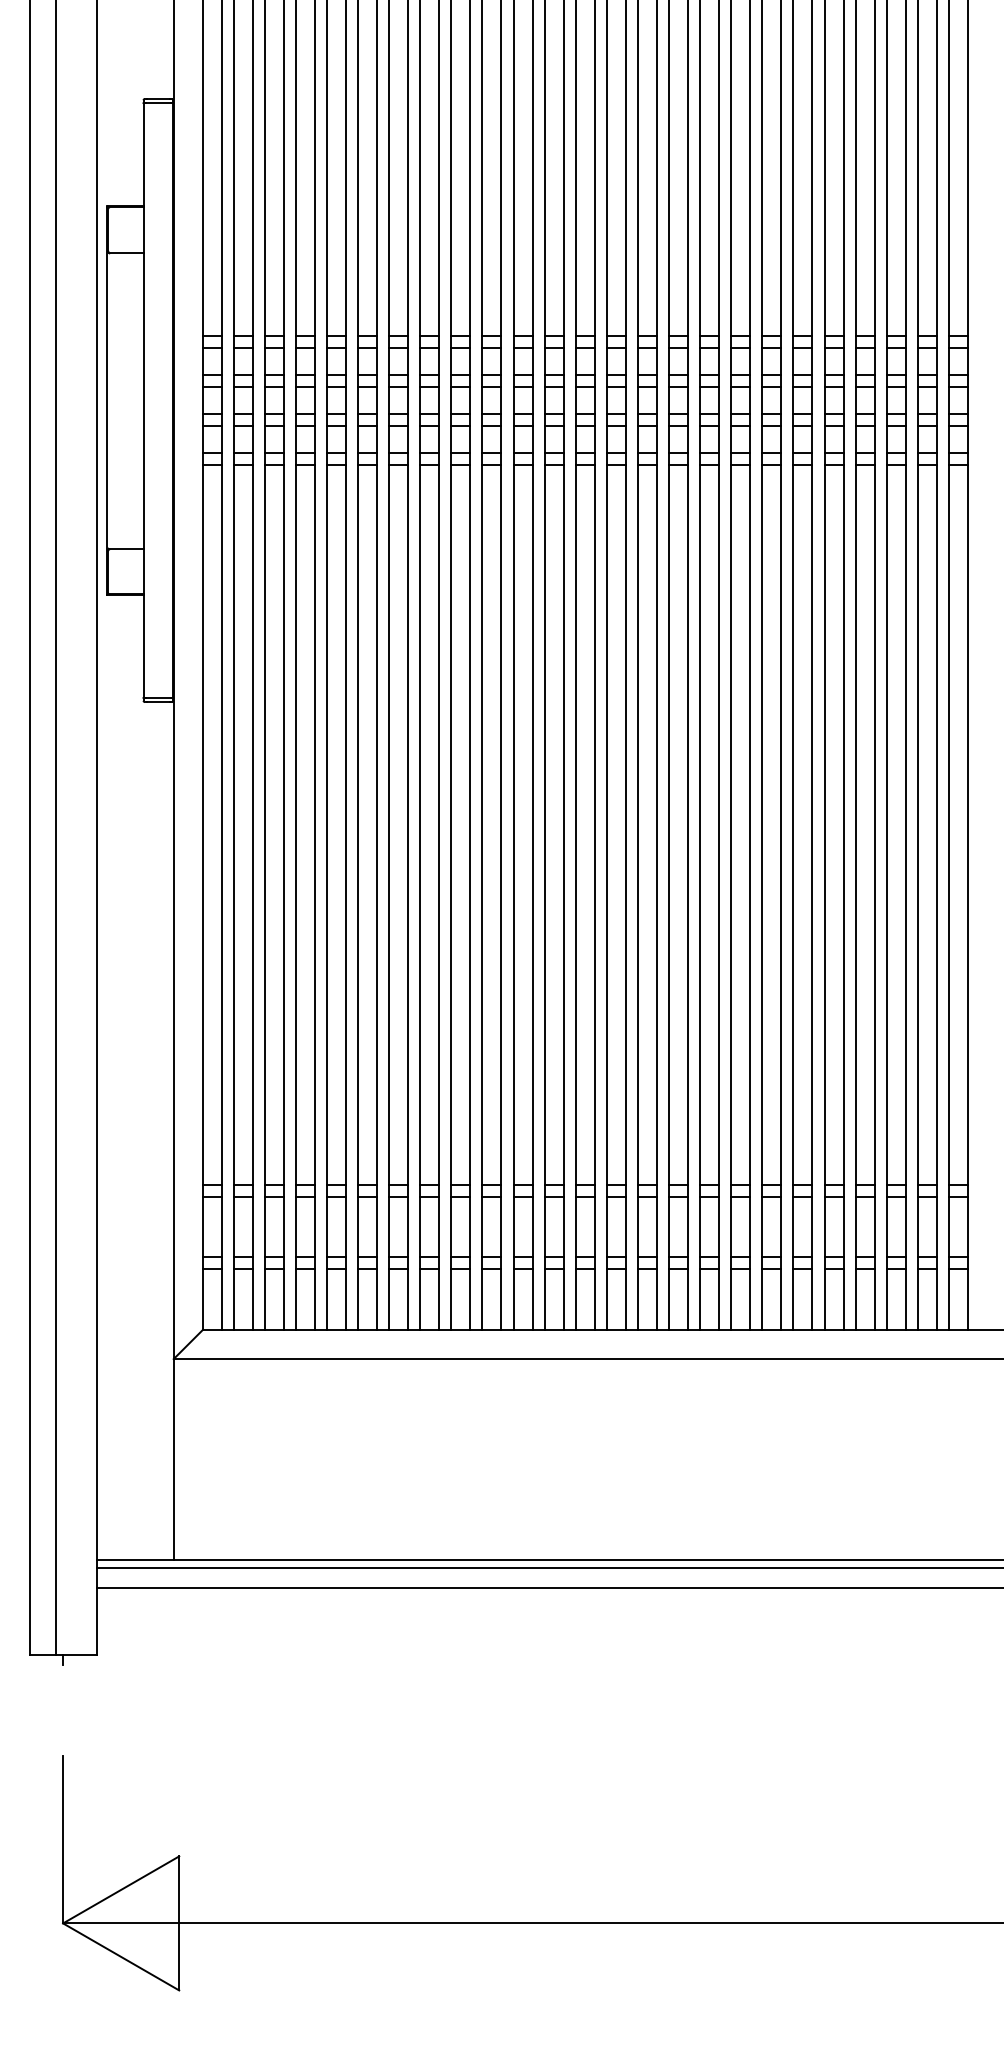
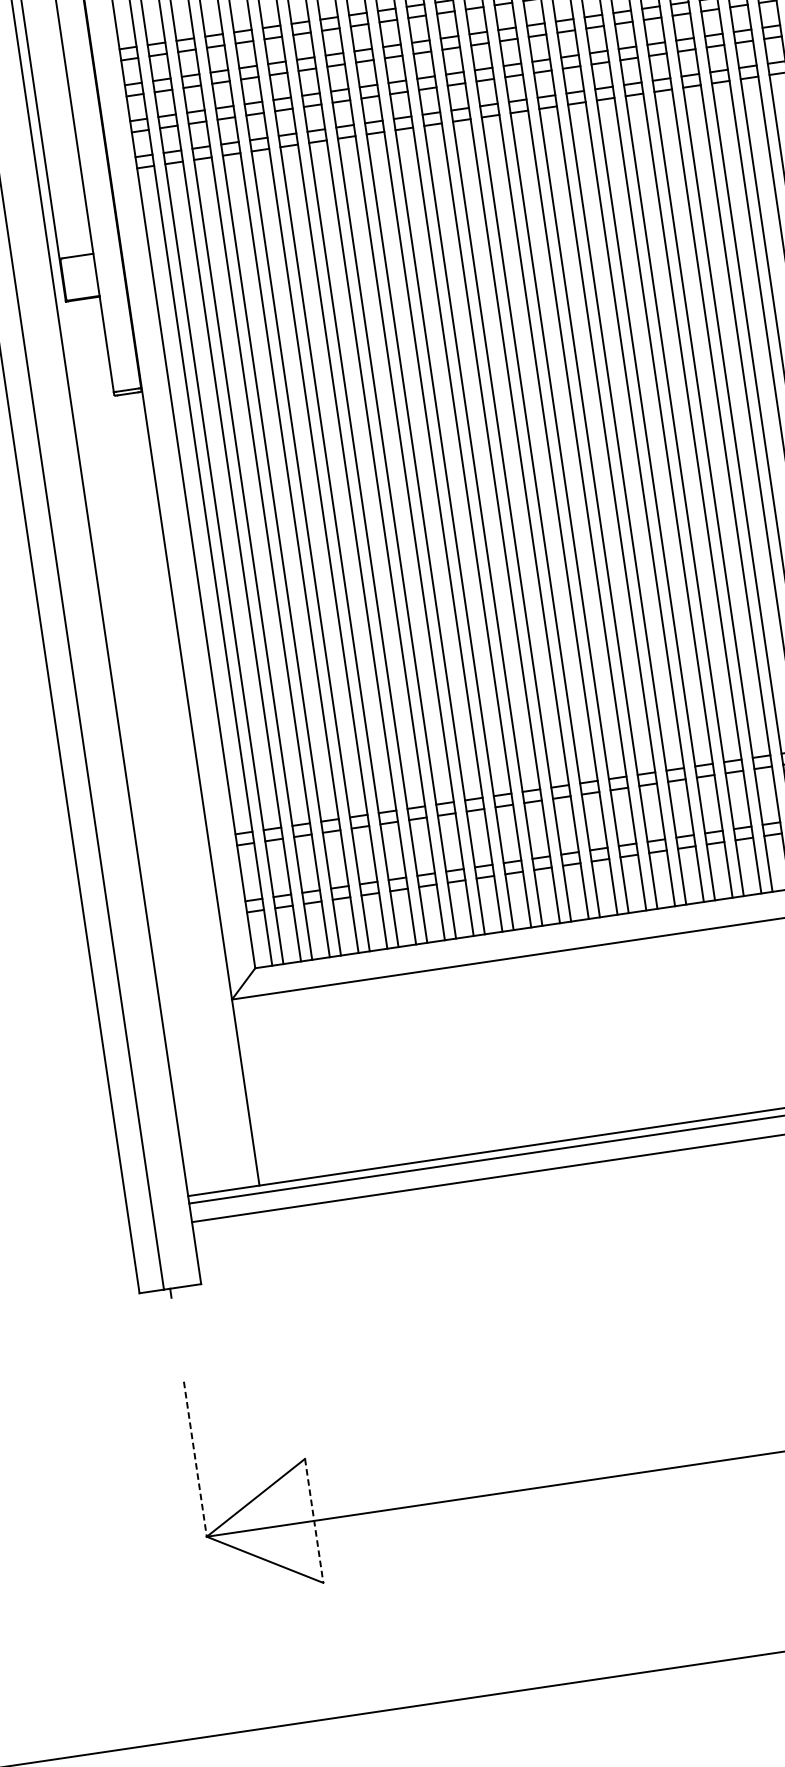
line: (63, 1839) -> (195, 1459), solid -> dashed
line: (179, 1923) -> (314, 1520), solid -> dashed

